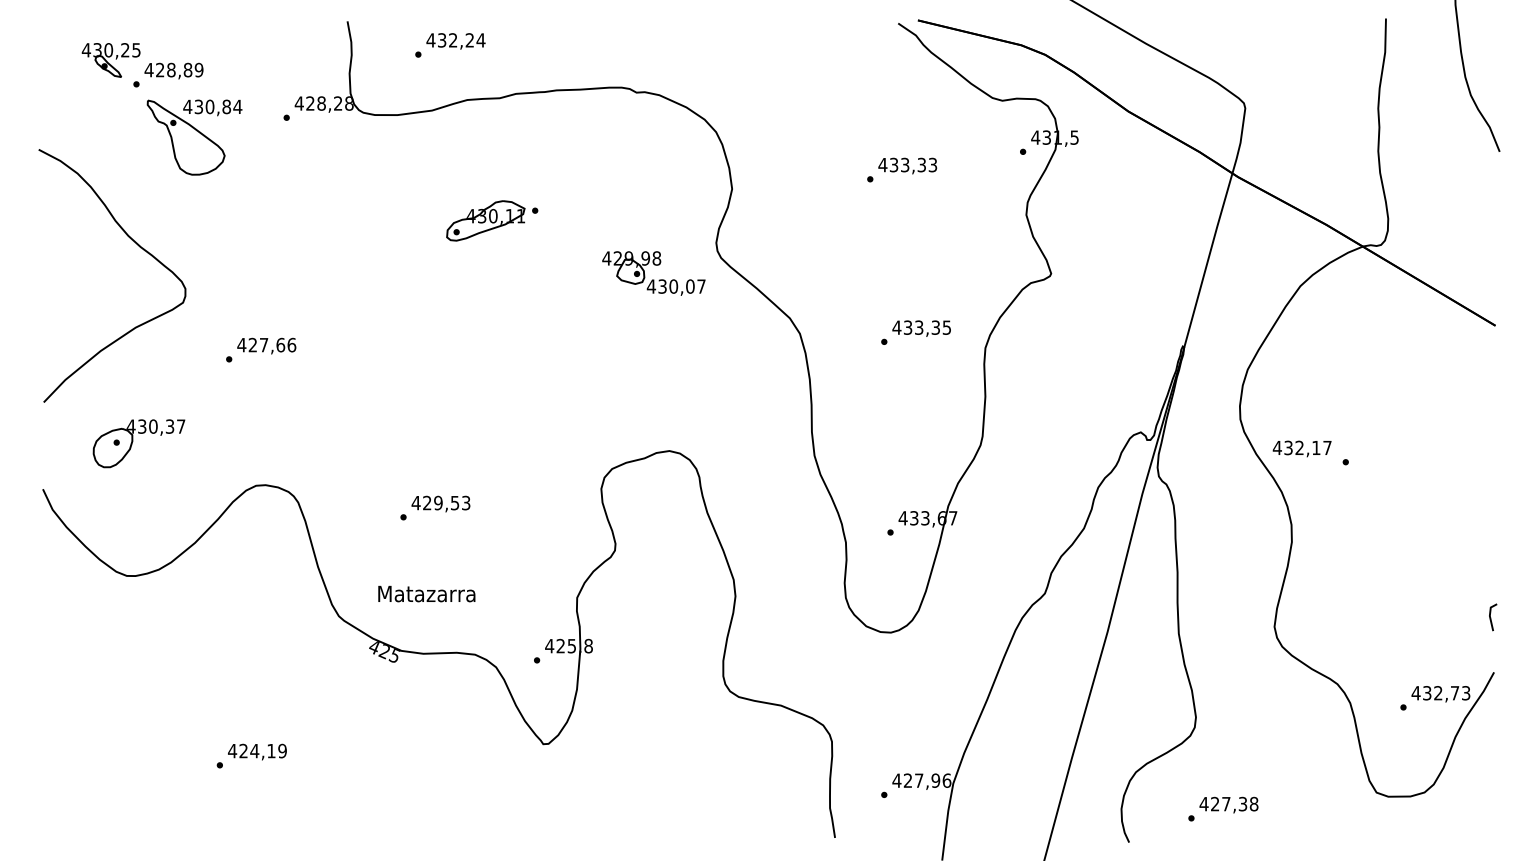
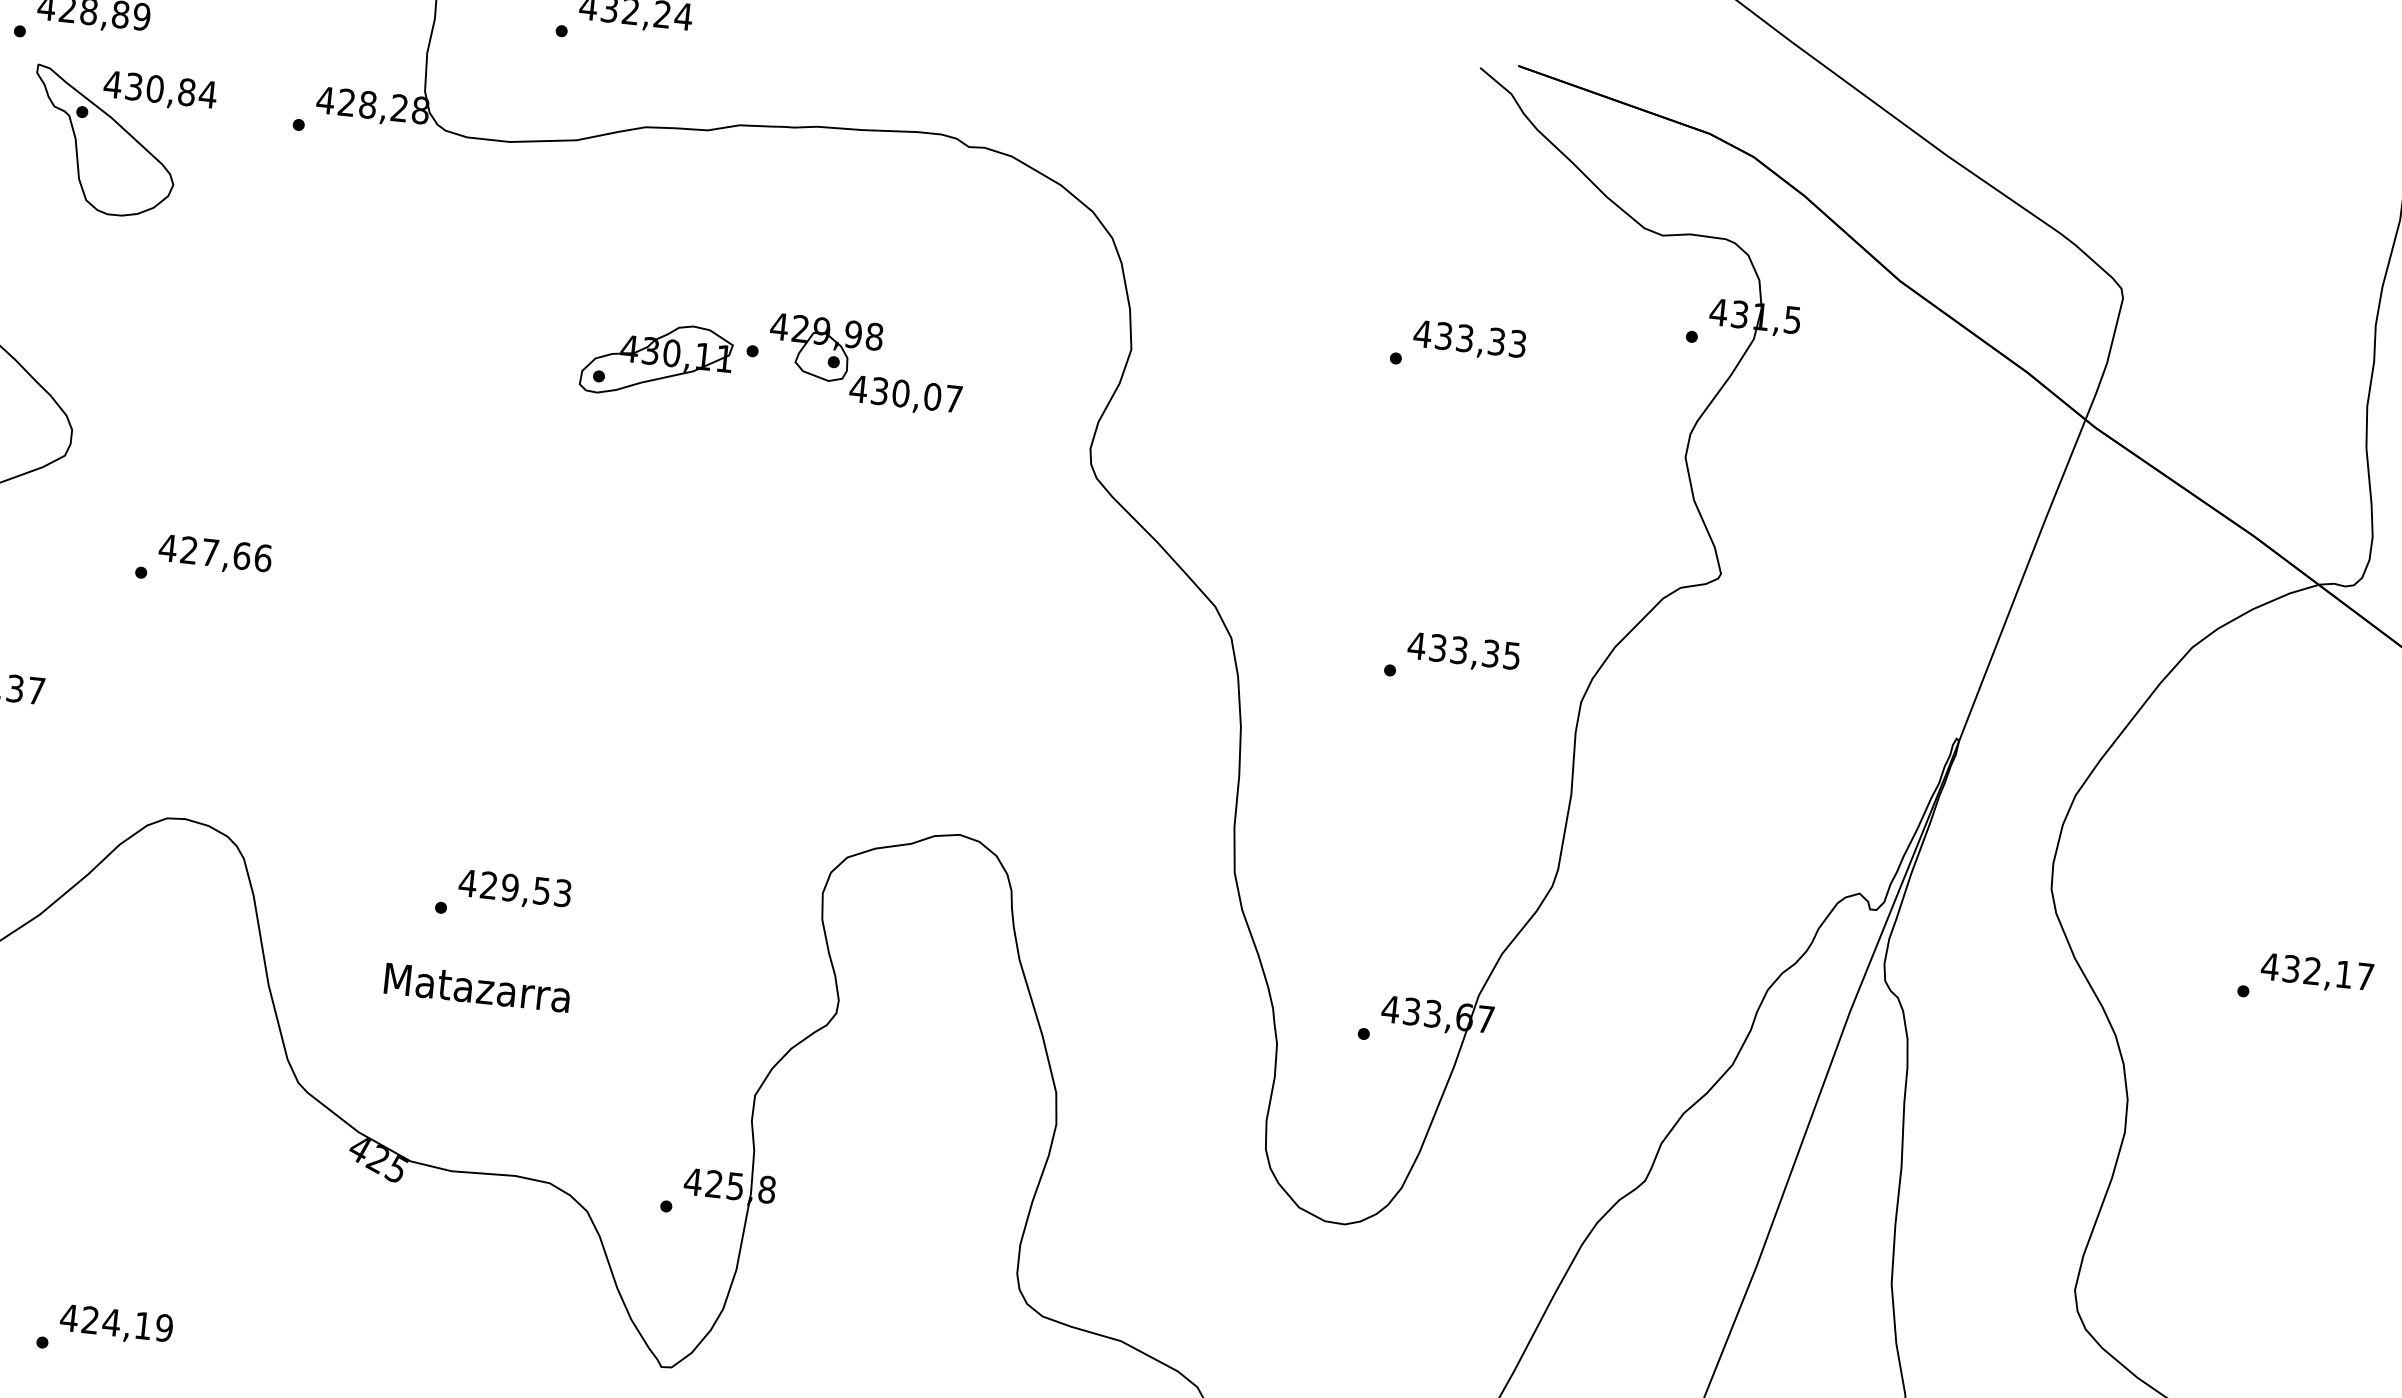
part: (653, 273) -> (865, 364), moved
text: (1301, 448) -> (2315, 972), moved
text: (426, 593) -> (476, 986), moved

